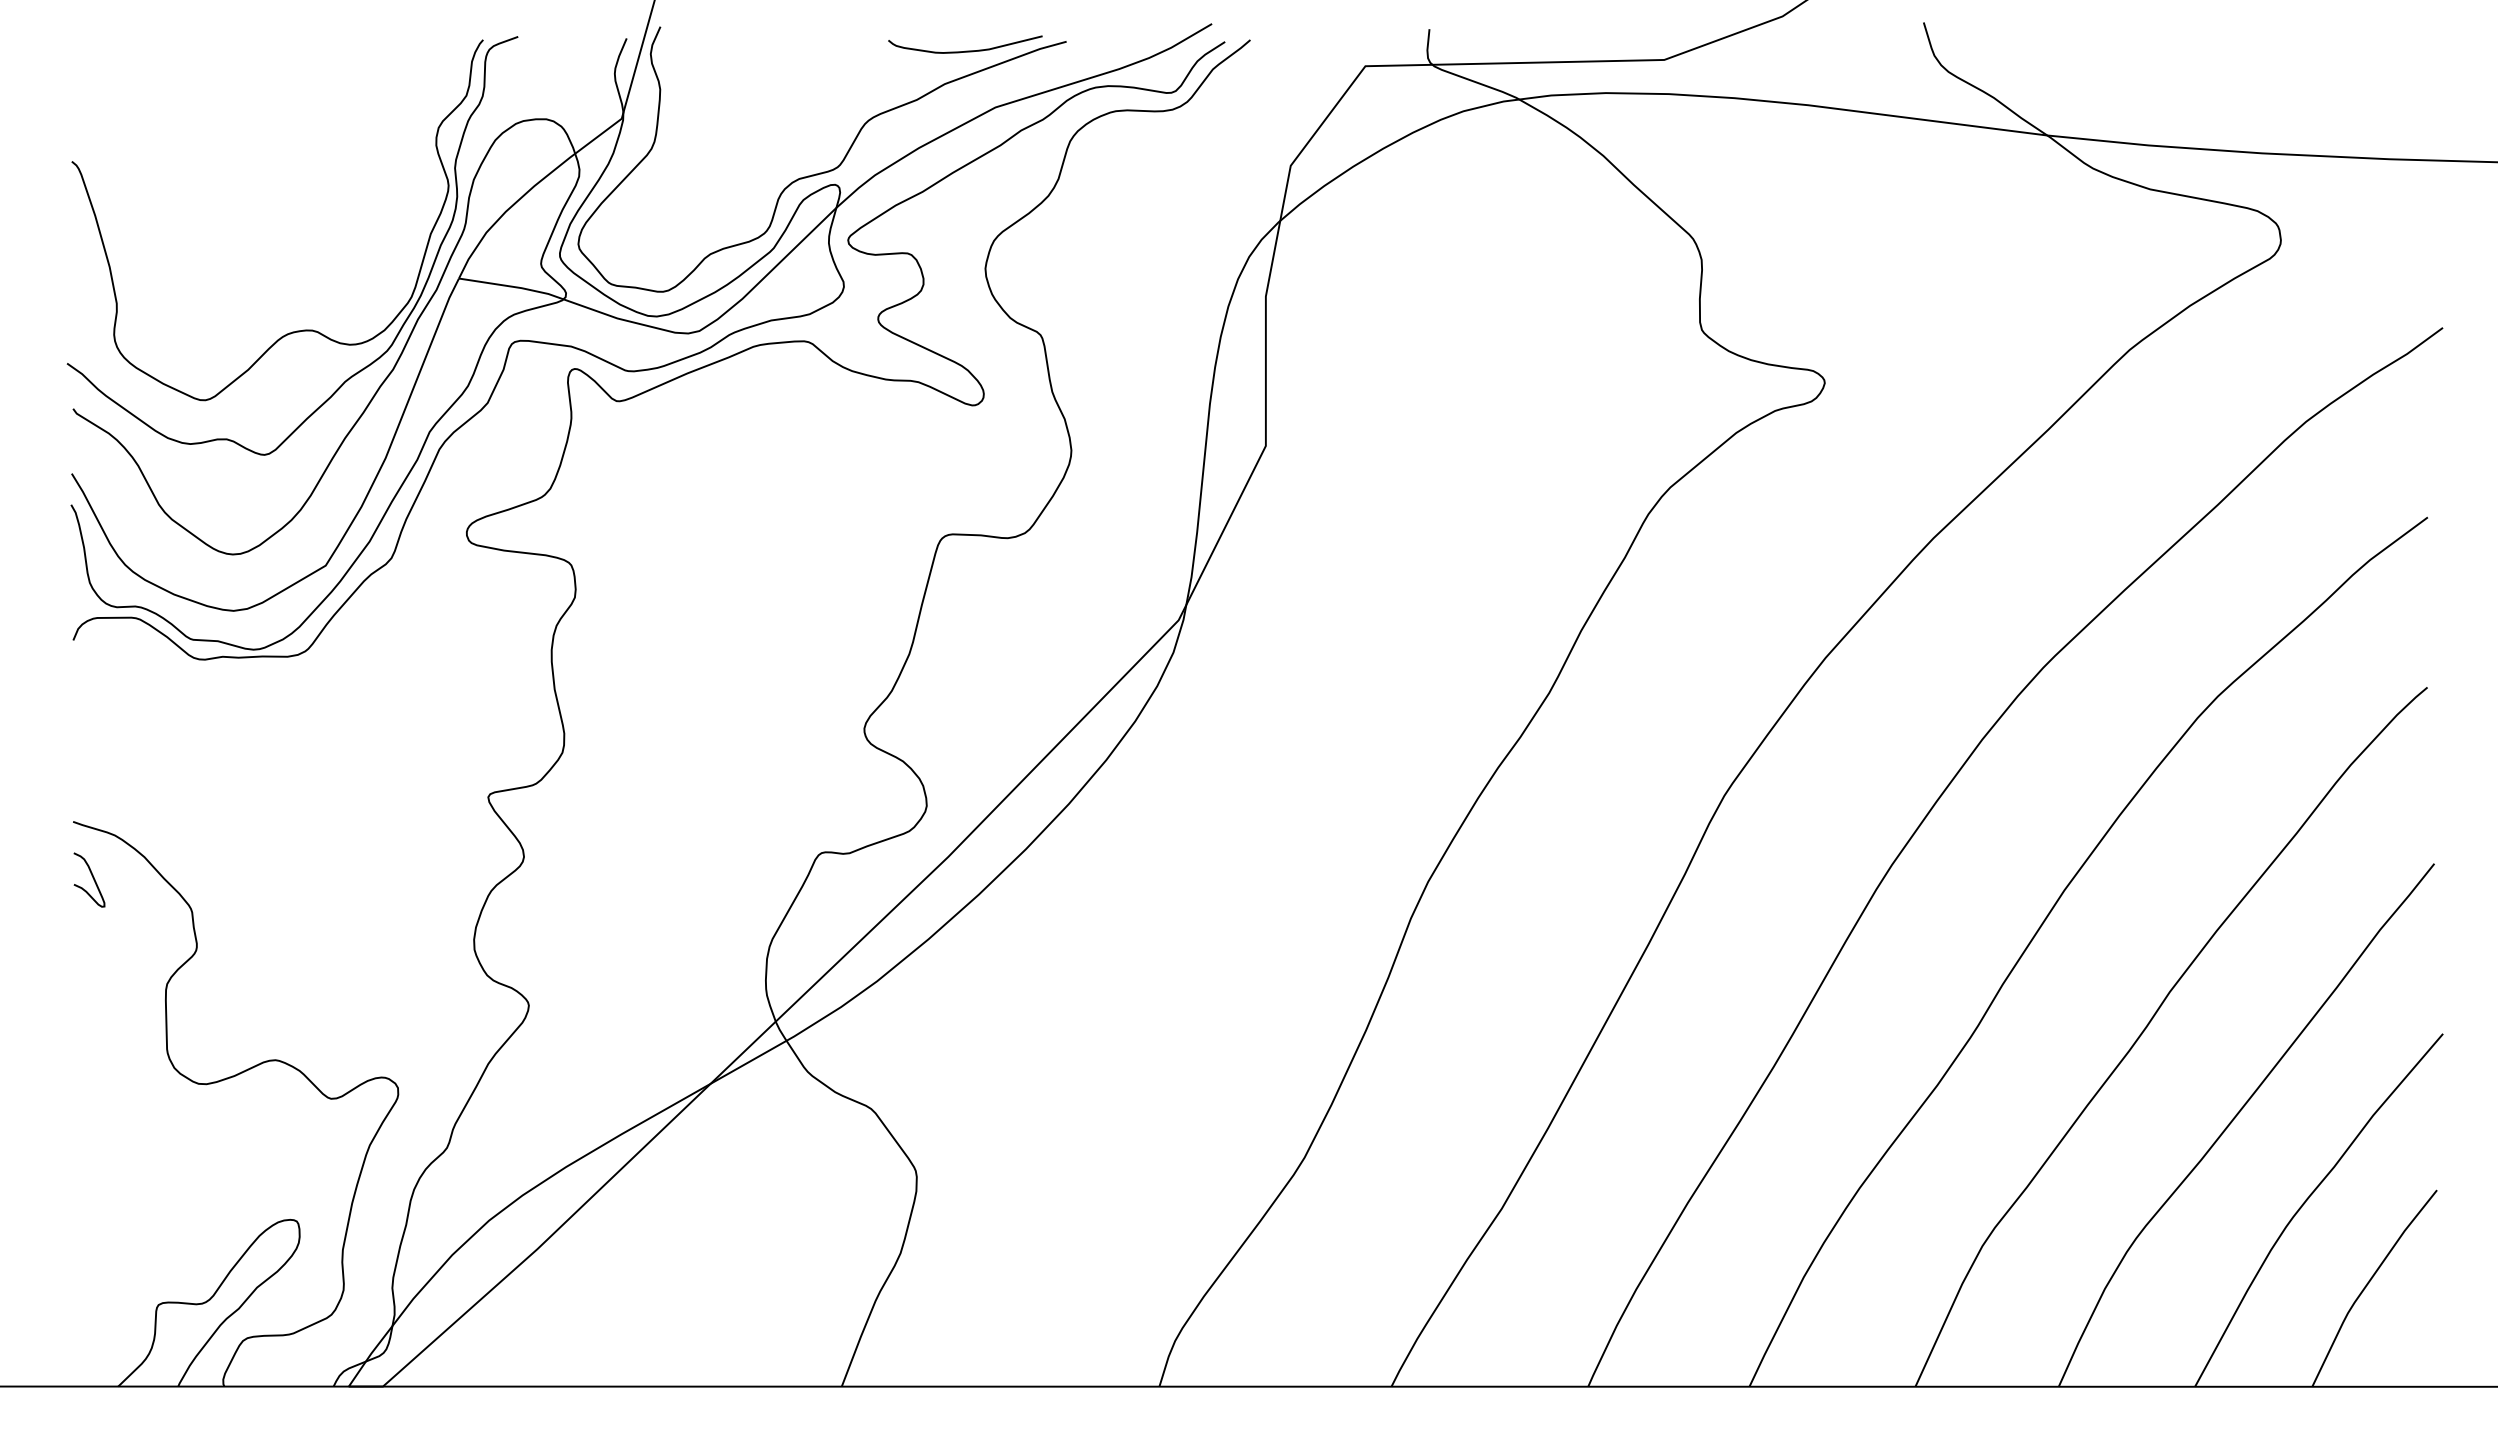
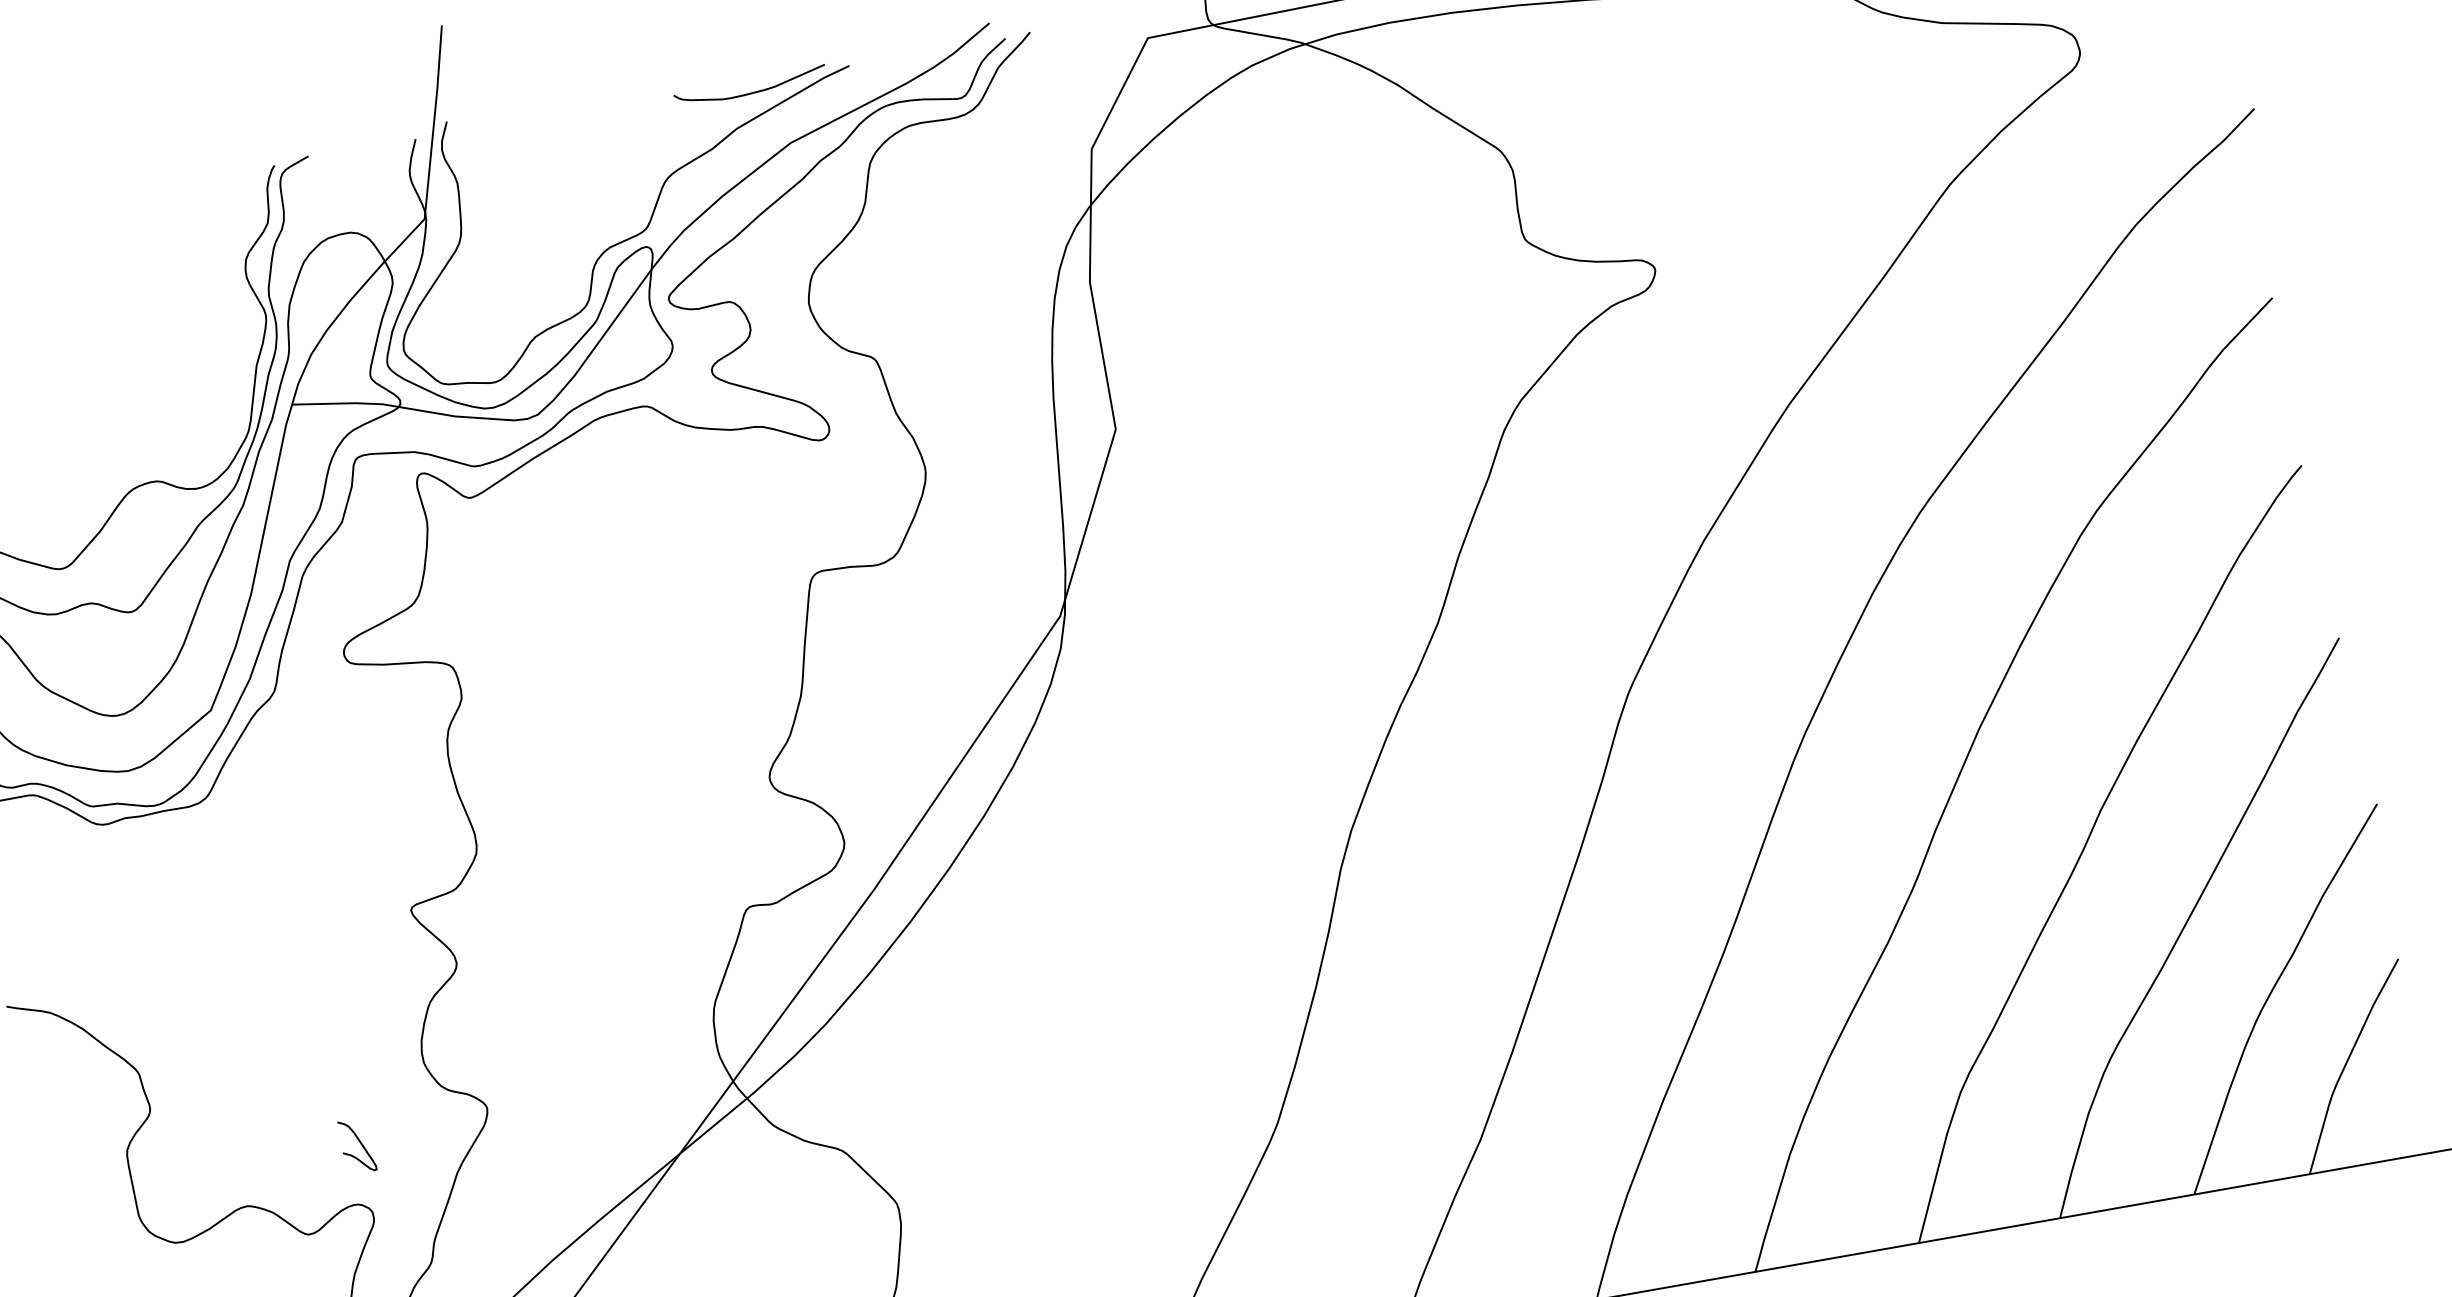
curve: (92, 878) -> (360, 1144), moved

